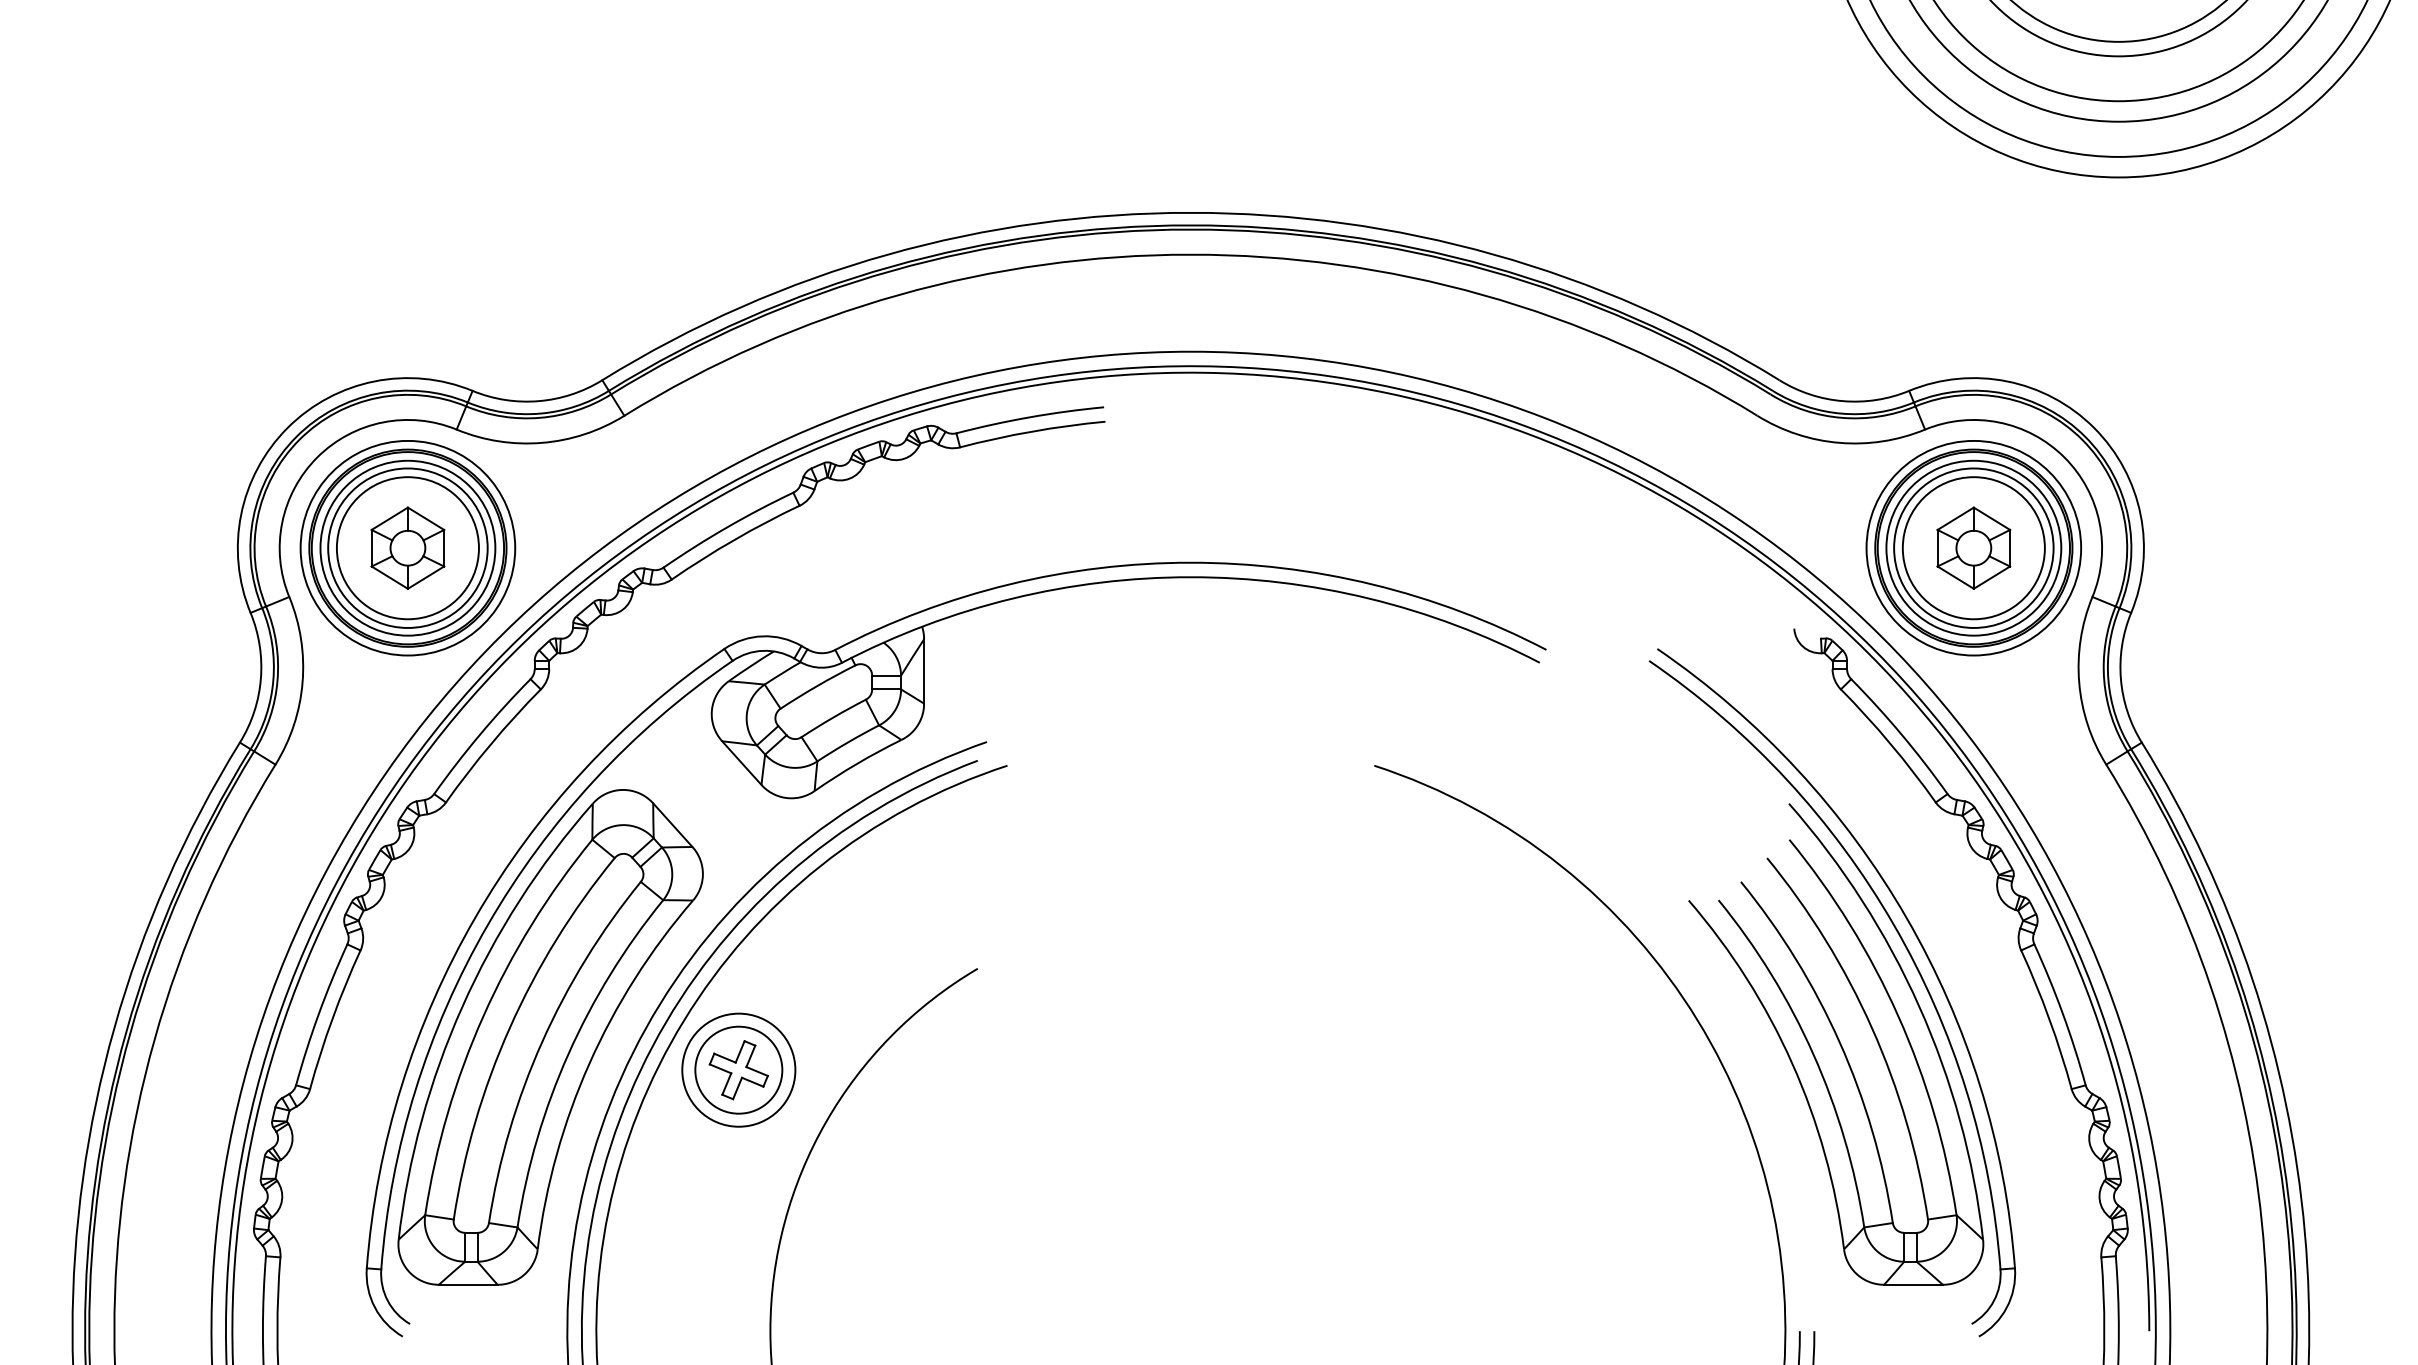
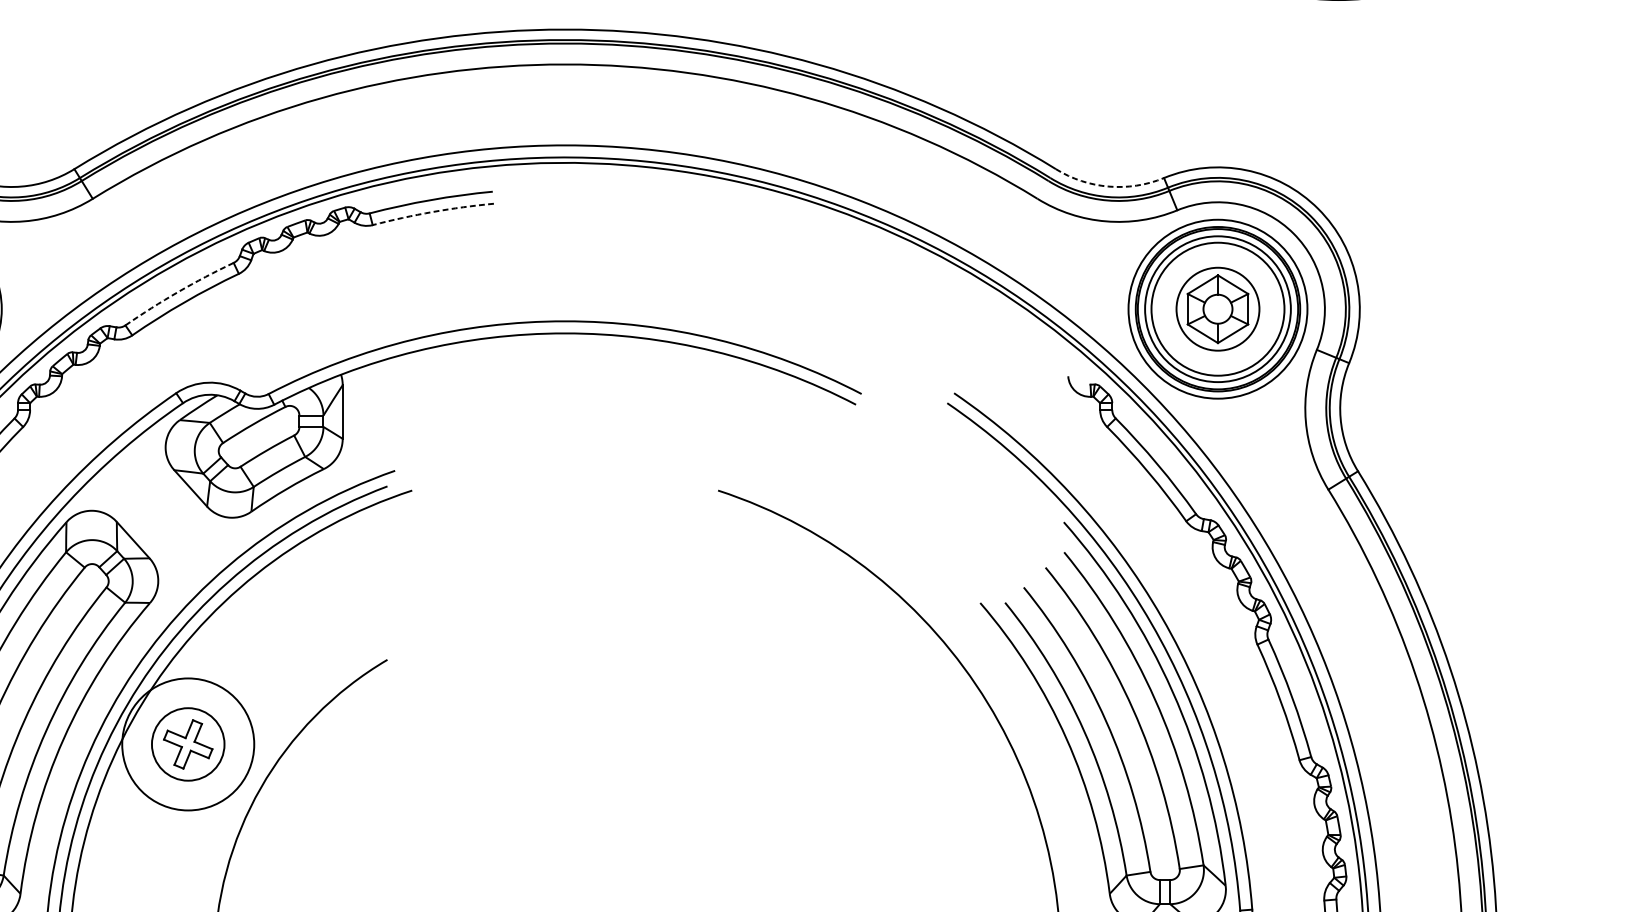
arc: (1843, 401) -> (1109, 186), solid -> dashed
arc: (1032, 431) -> (433, 211), solid -> dashed
arc: (726, 527) -> (177, 291), solid -> dashed
circle: (1973, 548) -> (1217, 309), size x0.7
circle: (738, 1069) -> (187, 743), size x1.4

